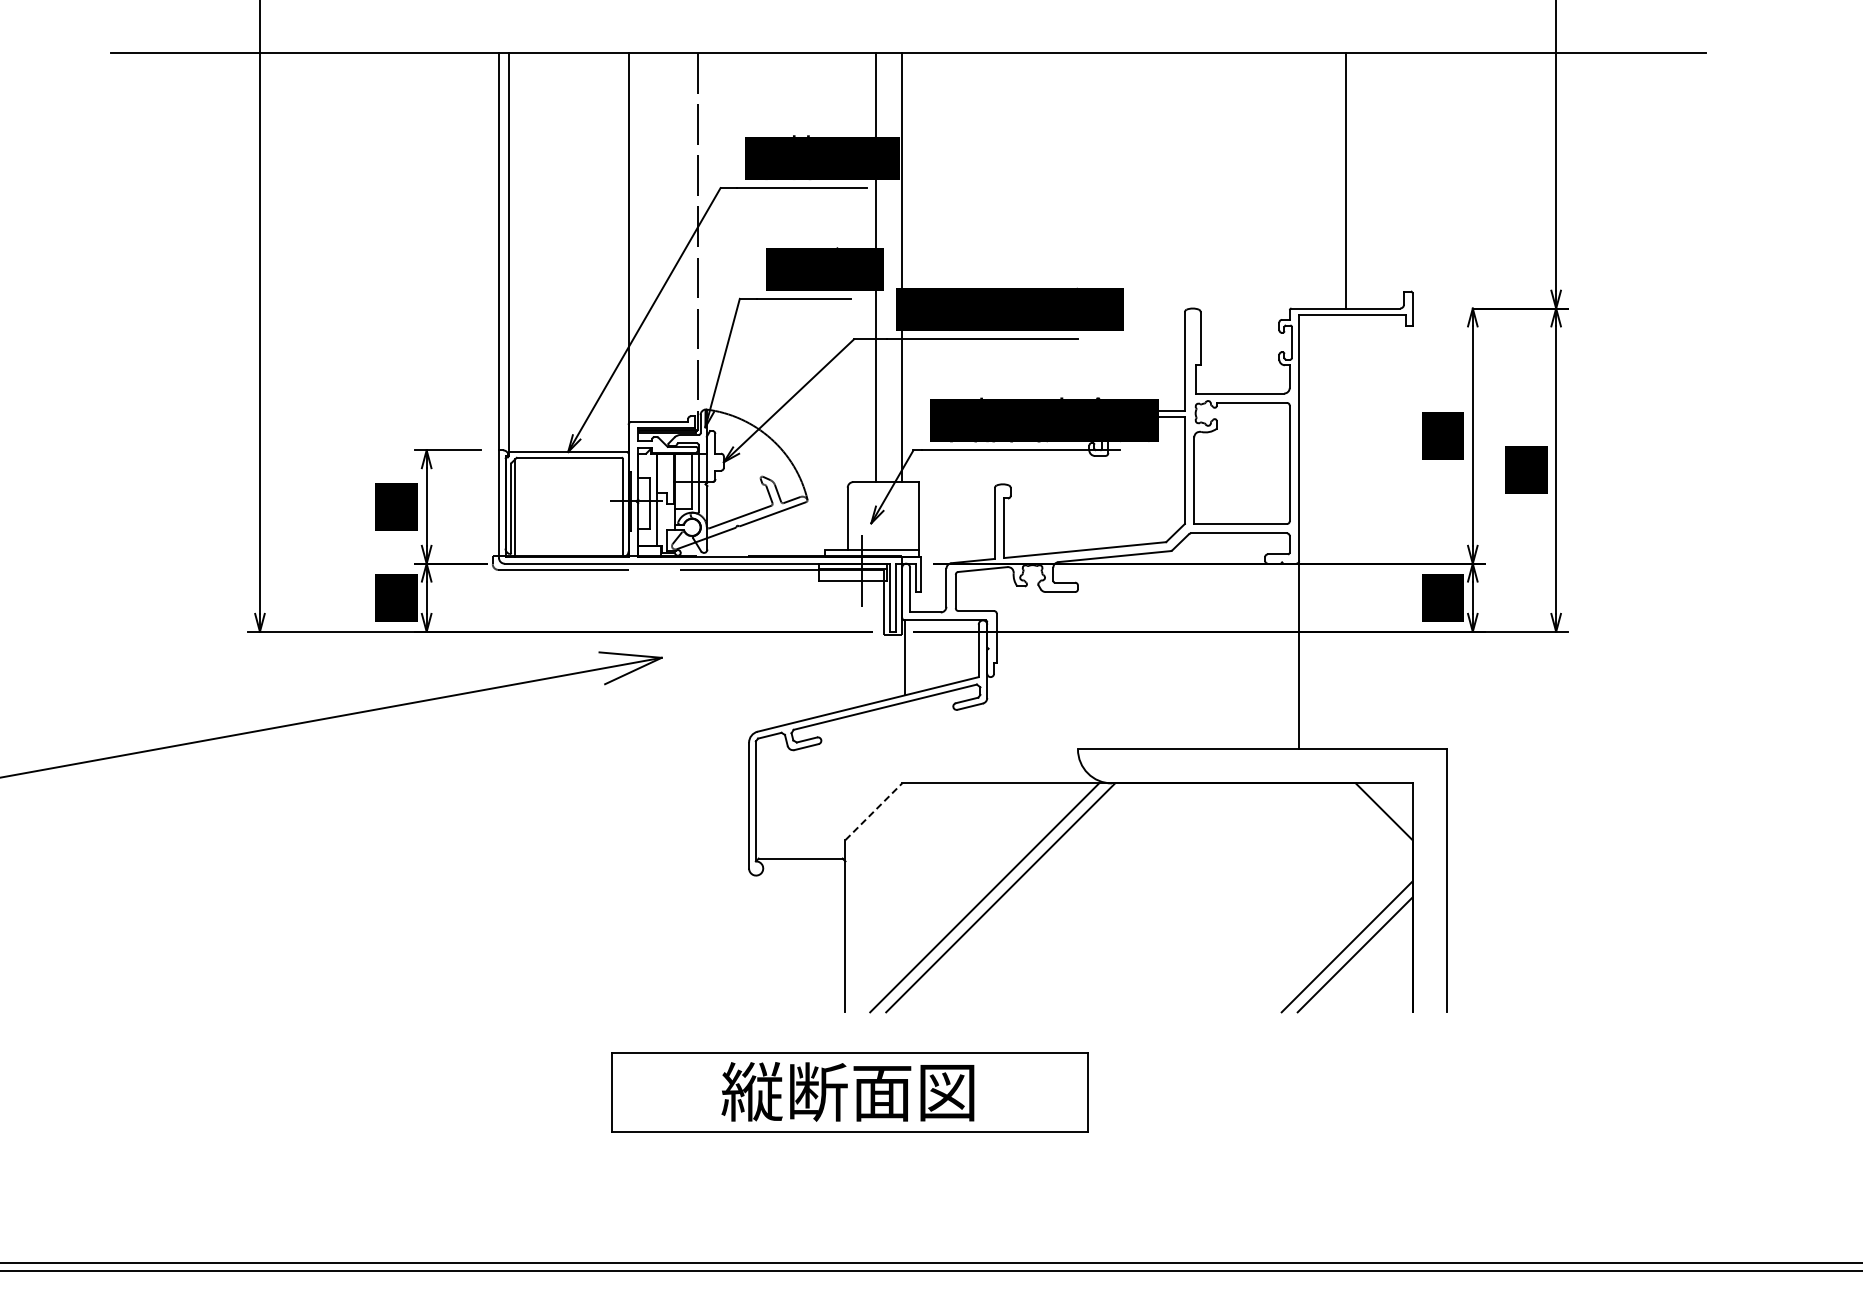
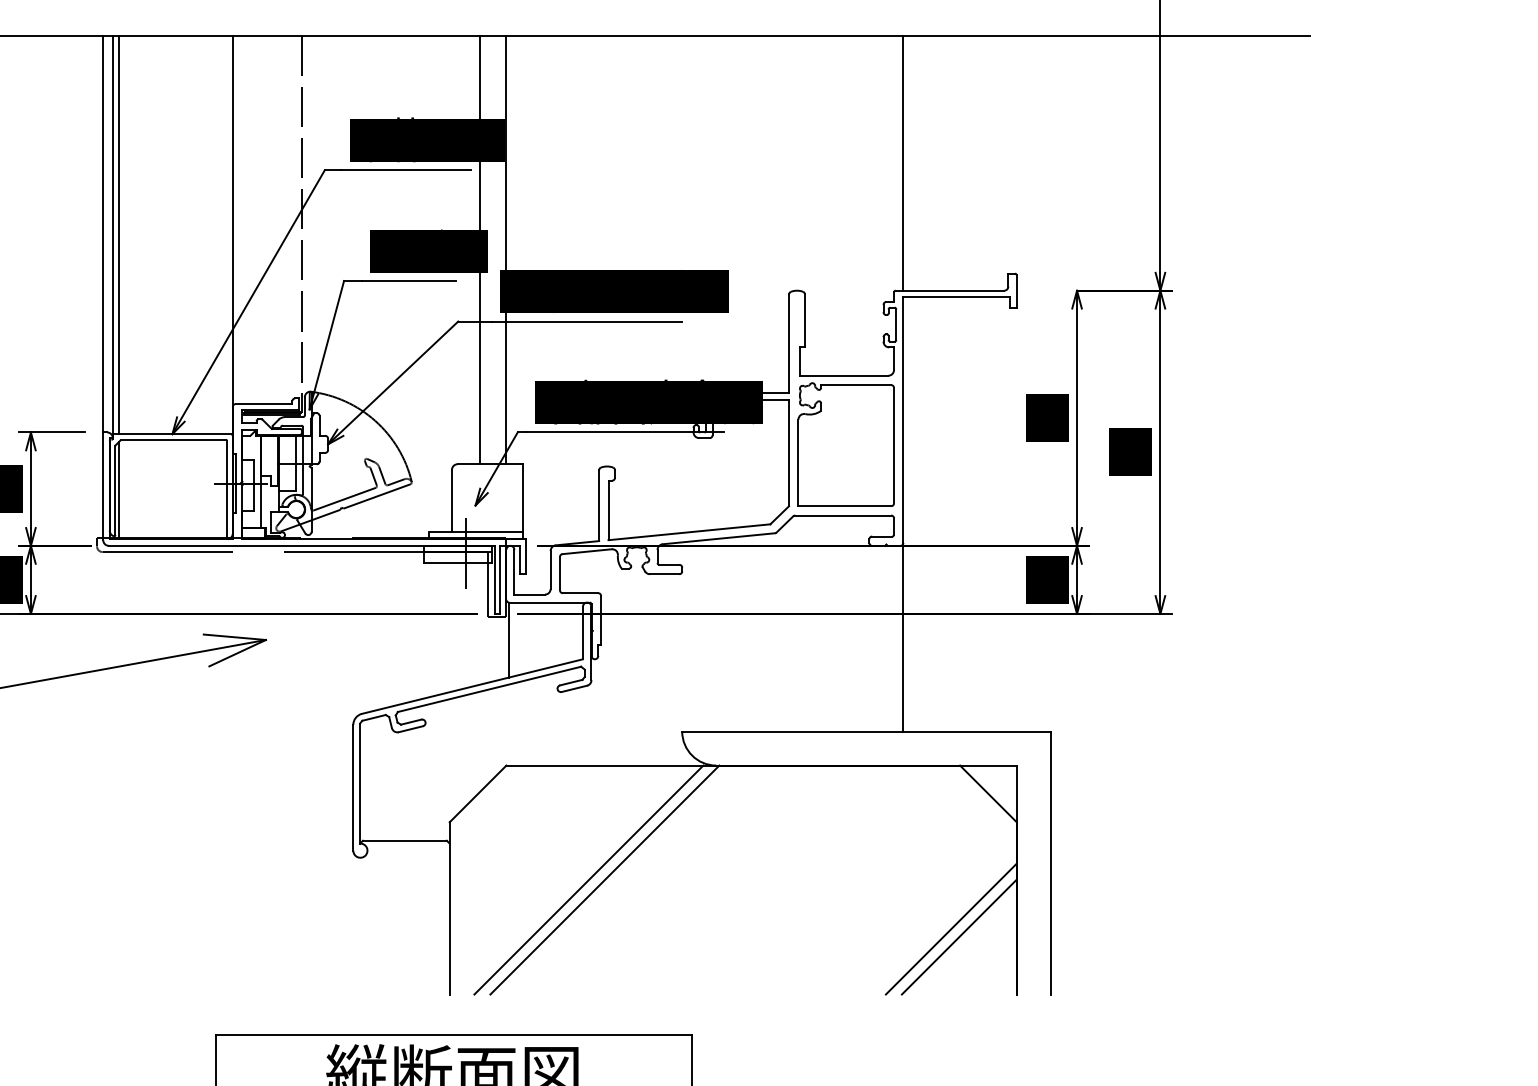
line: (1346, 180) -> (903, 162), moved
line: (515, 252) -> (119, 234), added
line: (874, 811) -> (478, 793), dashed -> solid

